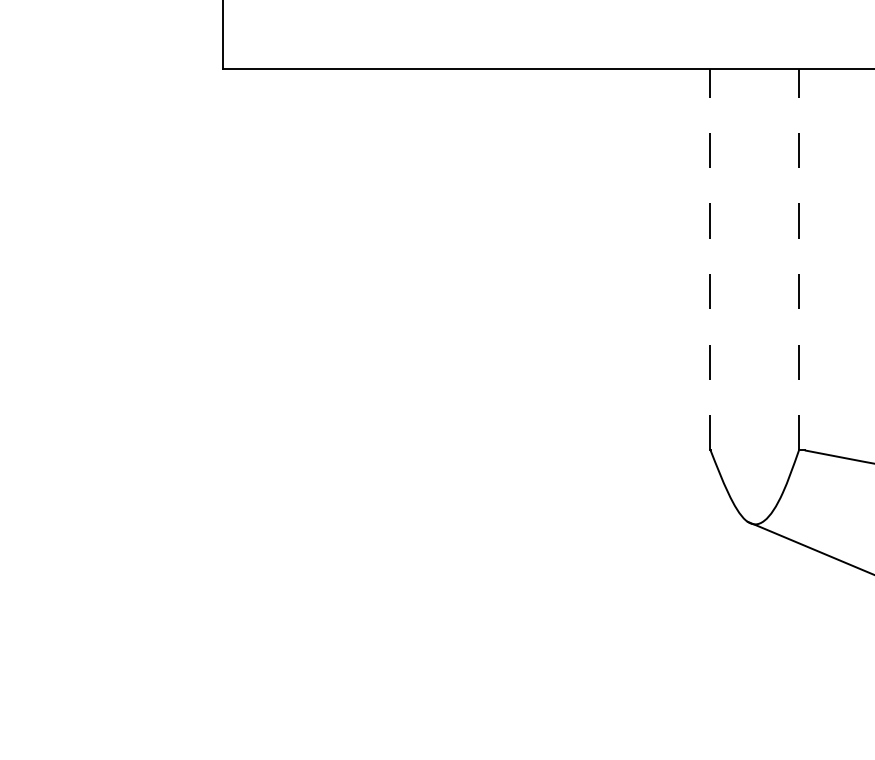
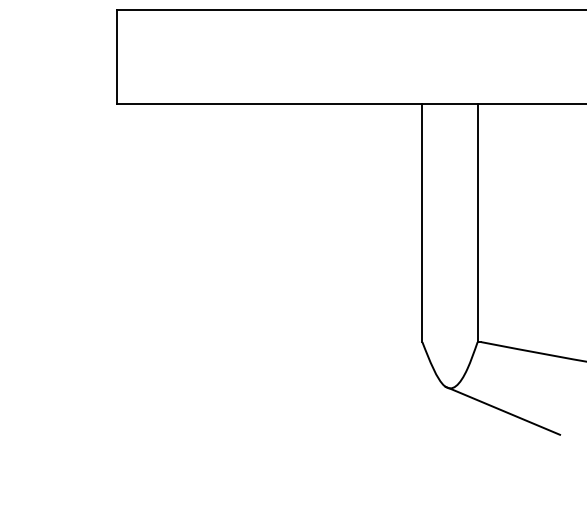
line: (710, 259) -> (422, 222), dashed -> solid
line: (798, 259) -> (477, 222), dashed -> solid

